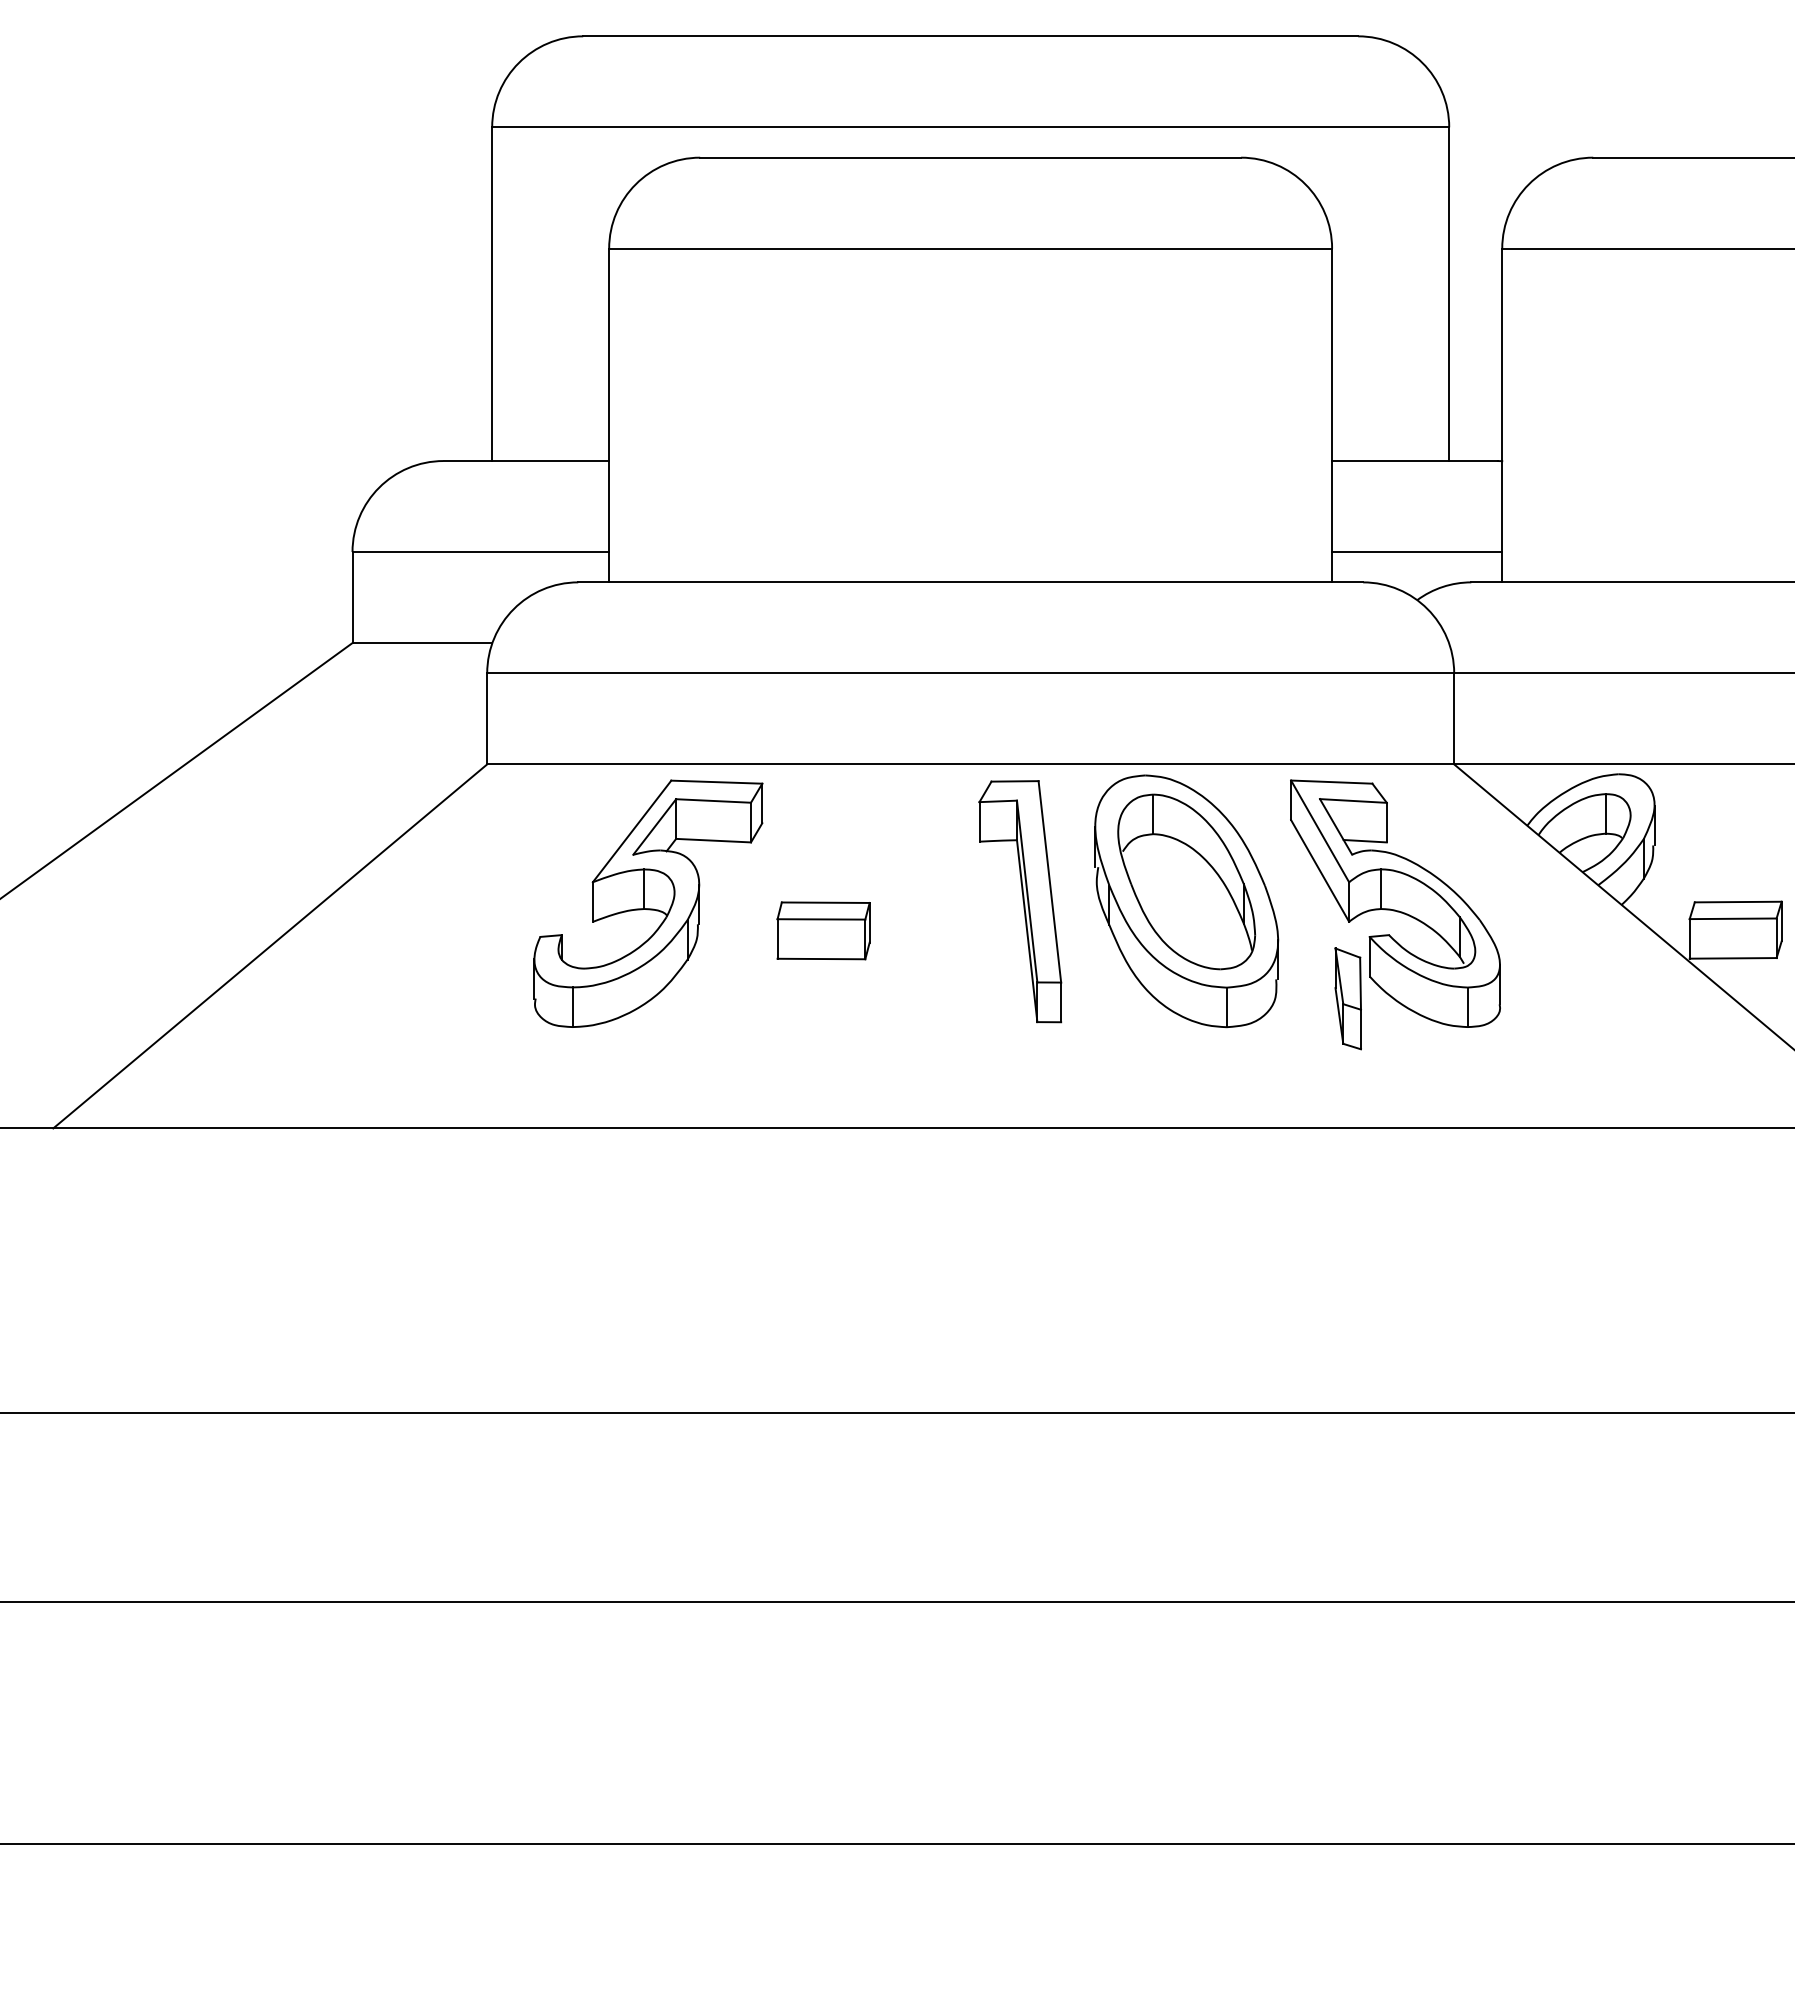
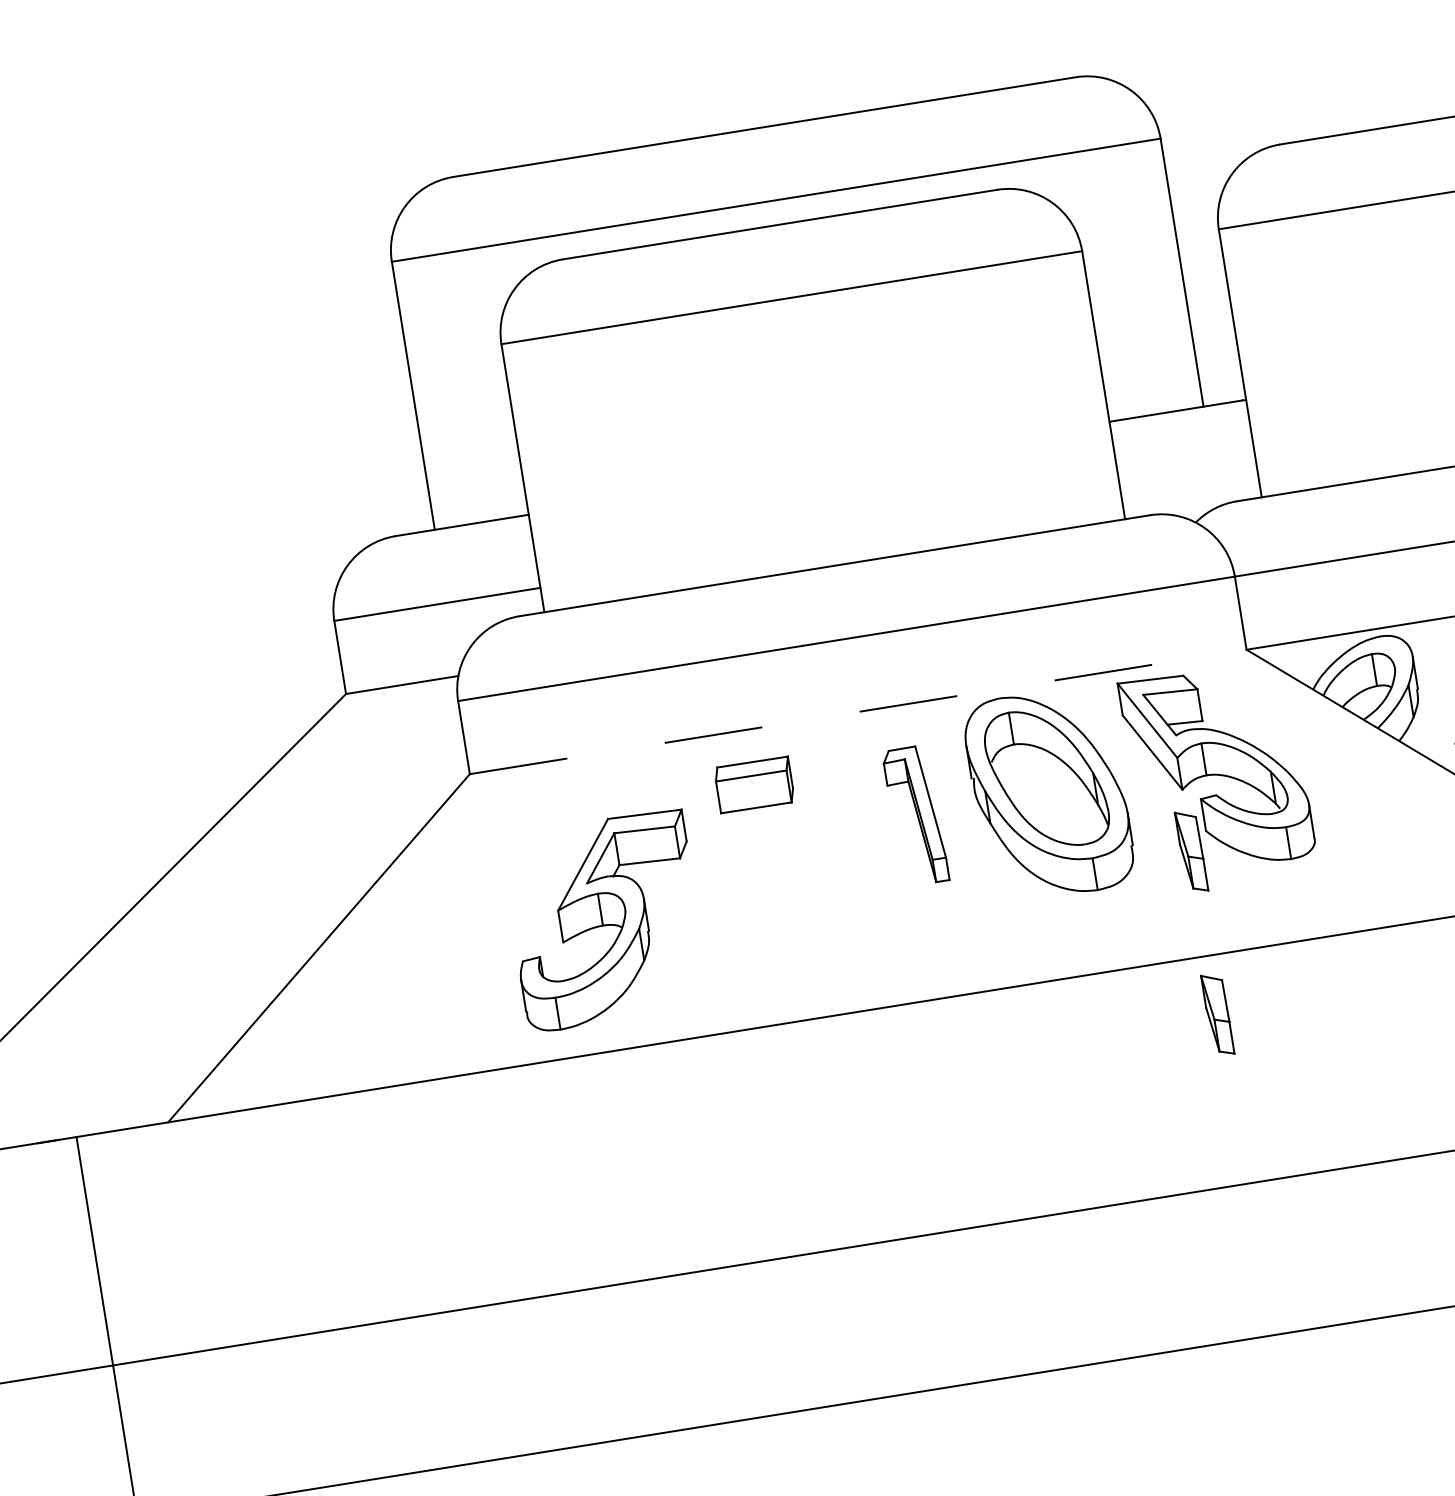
line: (1417, 552) -> (1189, 484), removed
line: (971, 764) -> (858, 711), solid -> dashed
part: (1020, 901) -> (915, 815), size x0.7
part: (648, 903) -> (605, 920), moved
part: (823, 930) -> (754, 784), moved
part: (1347, 1201) -> (1217, 1014), added

